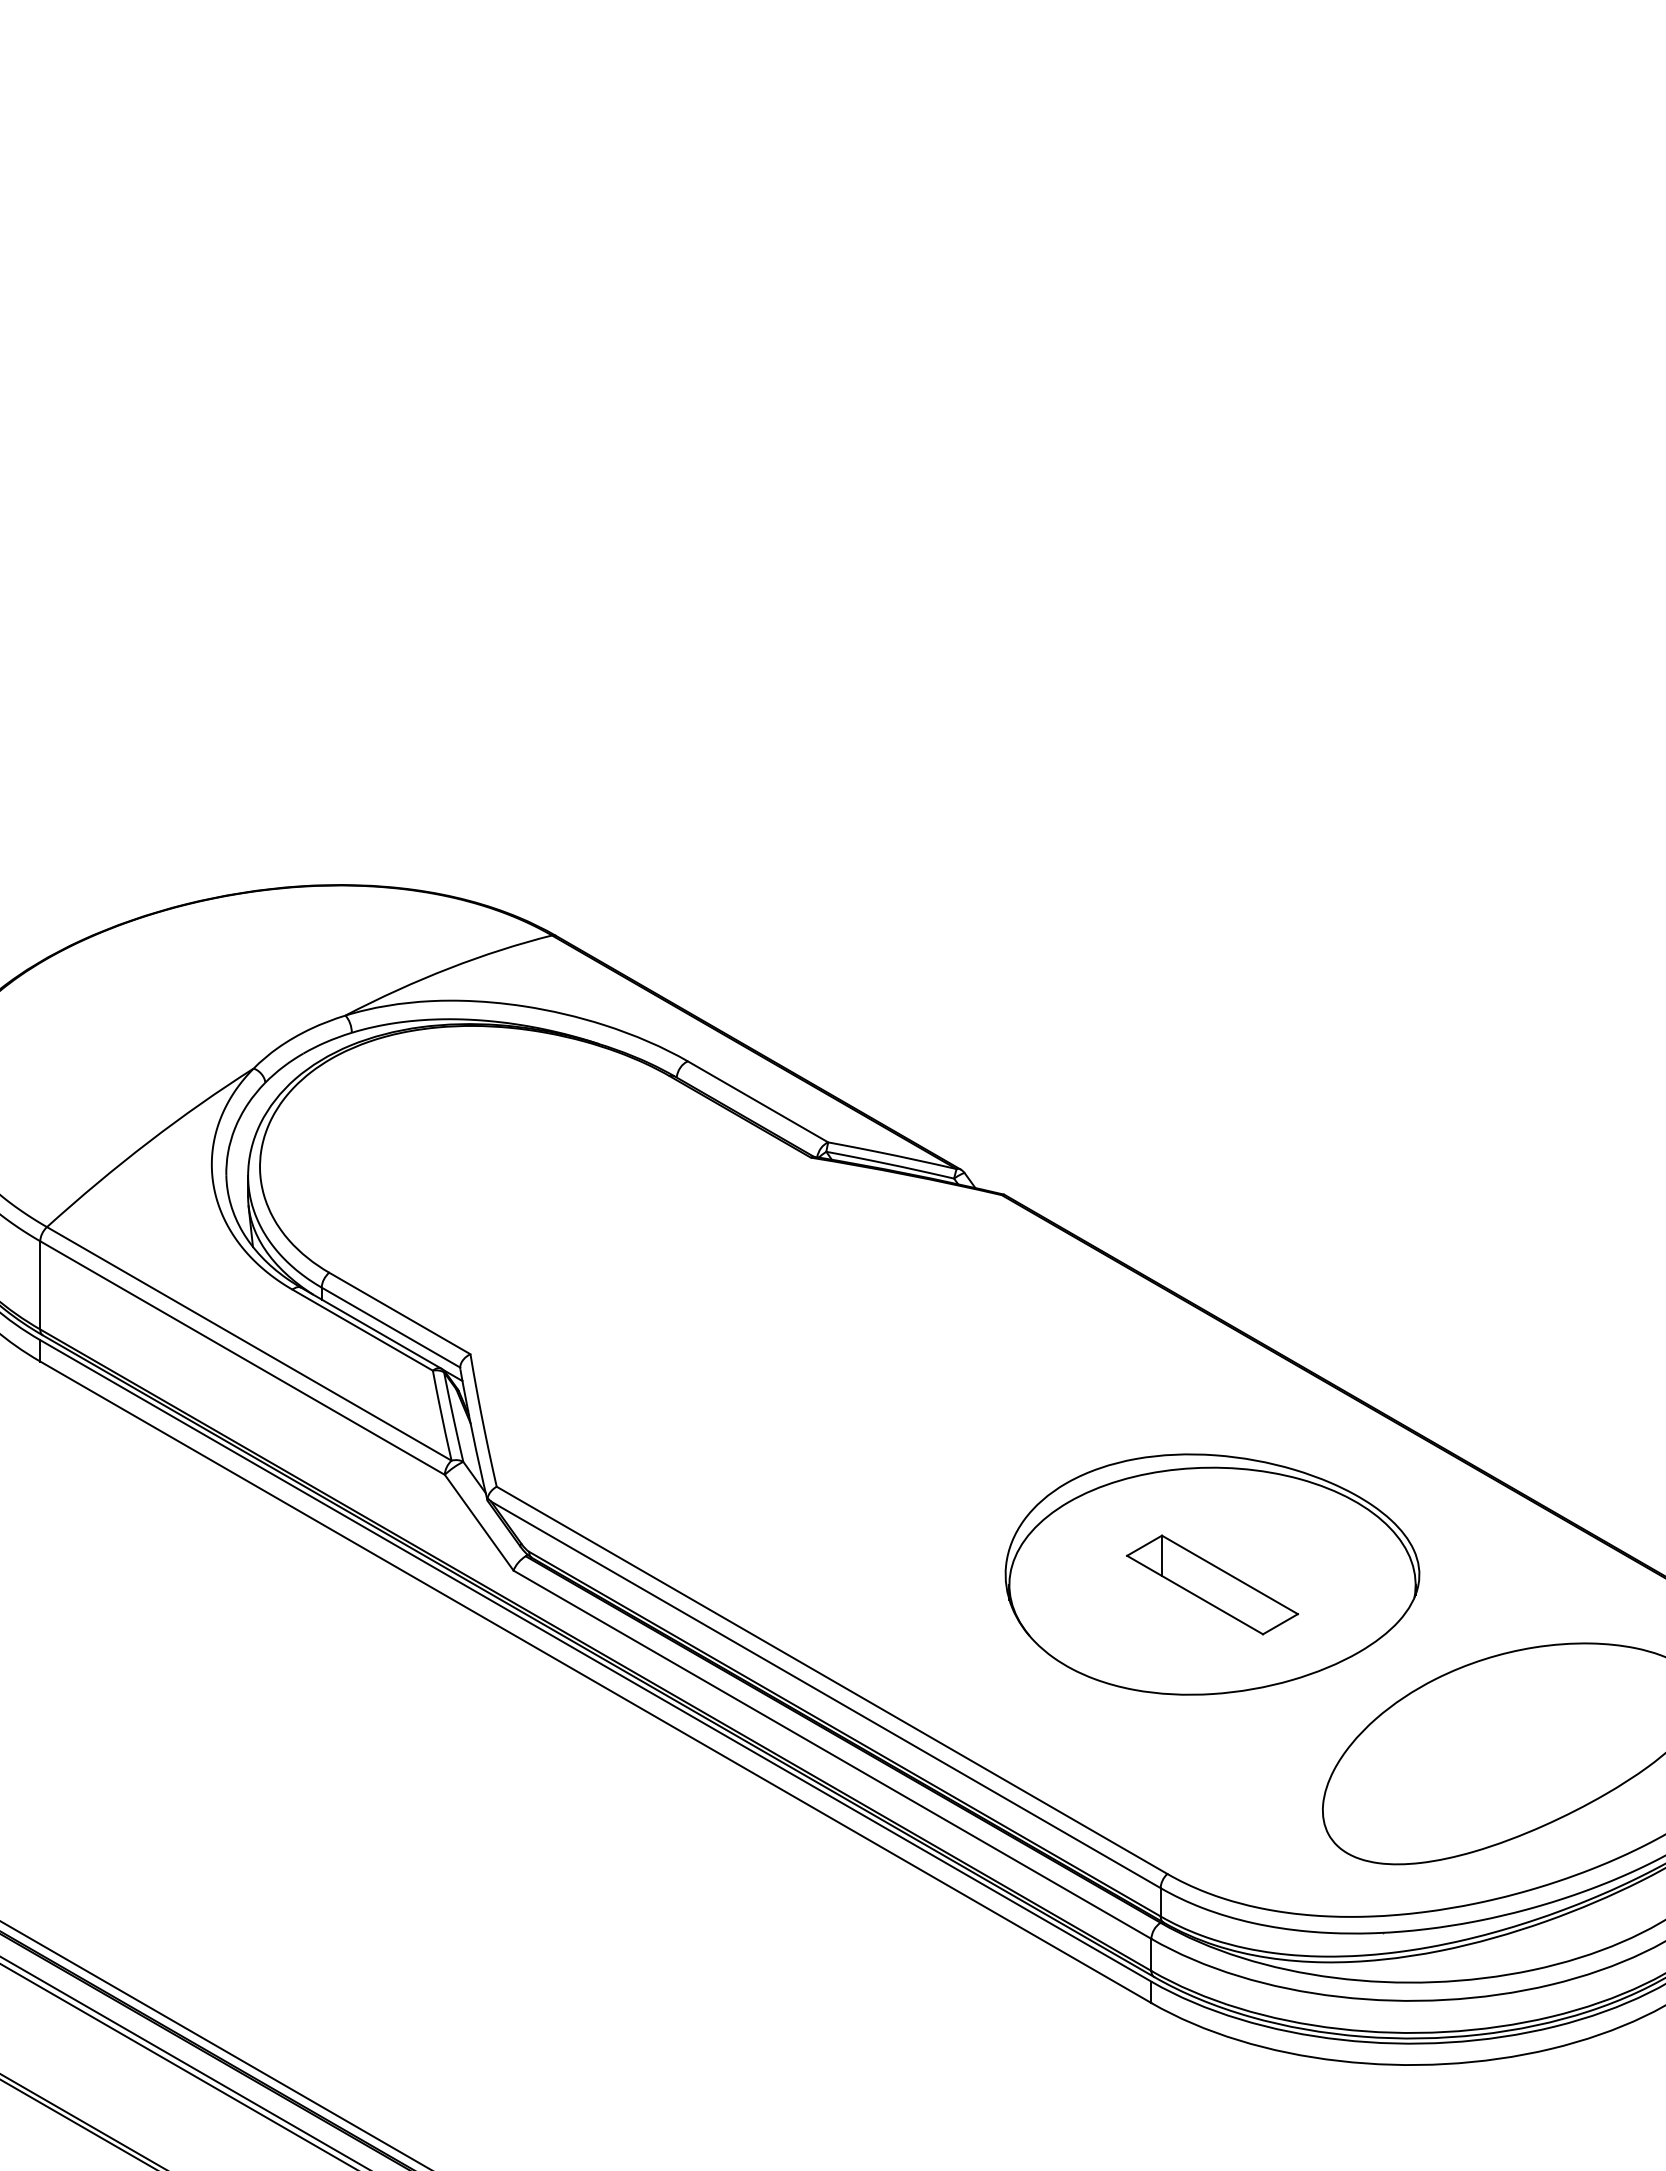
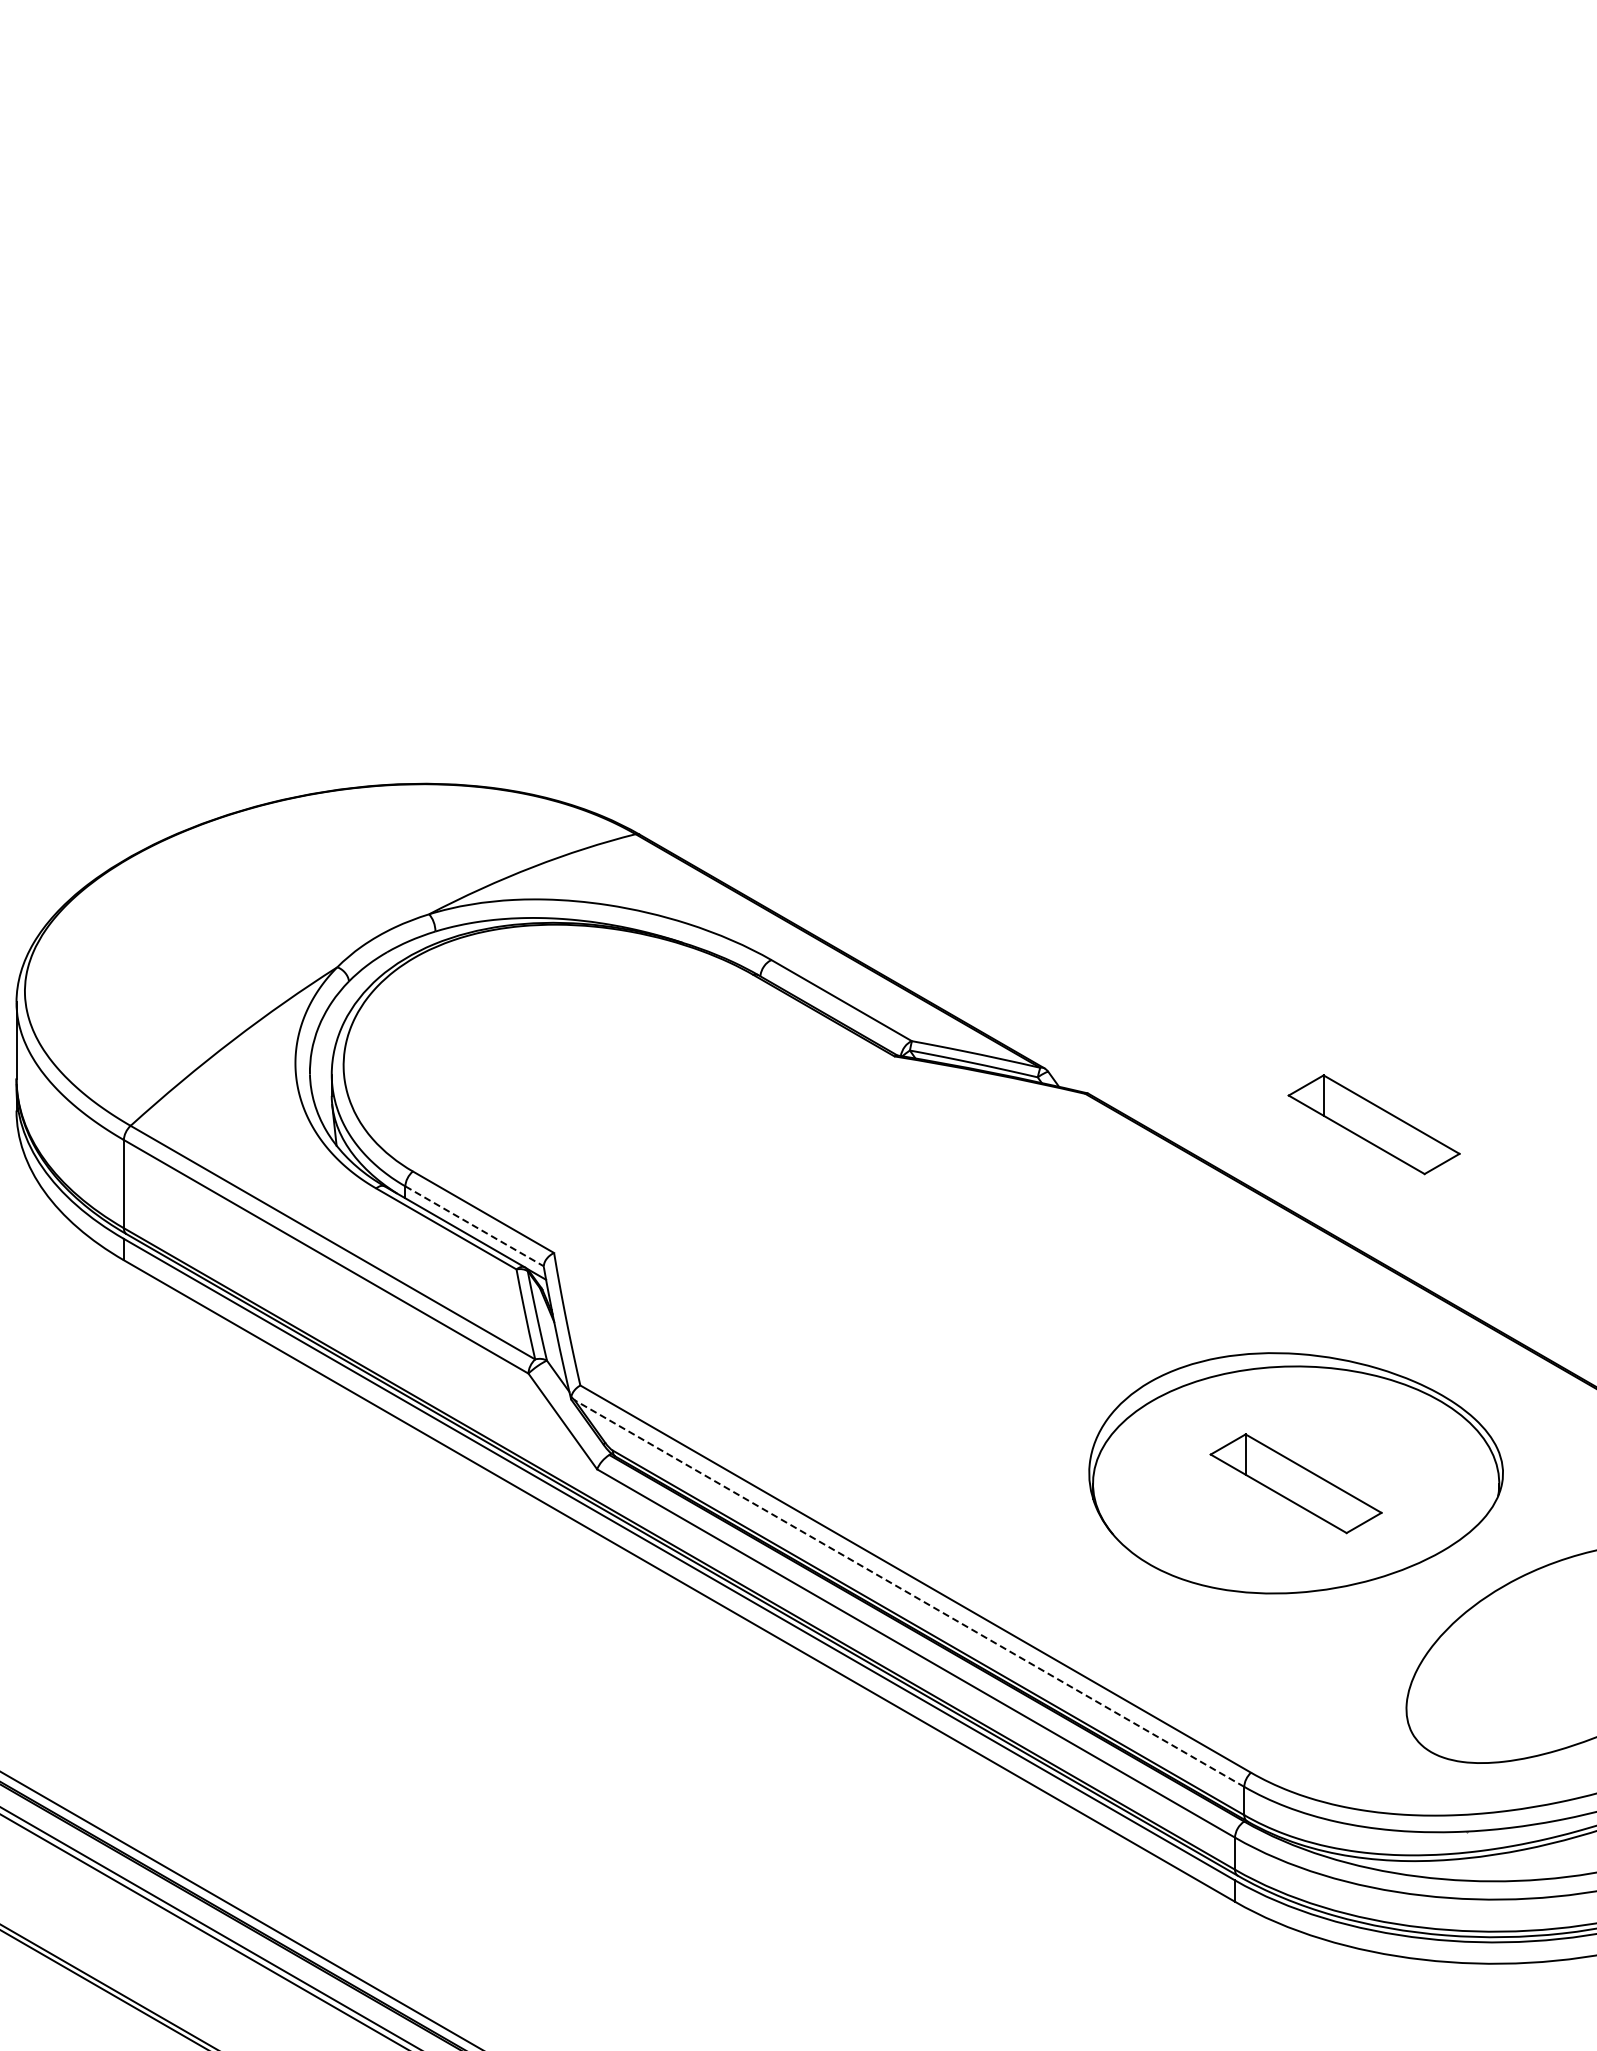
part: (1290, 1225) -> (1374, 1124), added
line: (390, 1327) -> (474, 1226), solid -> dashed
line: (825, 1694) -> (909, 1593), solid -> dashed

